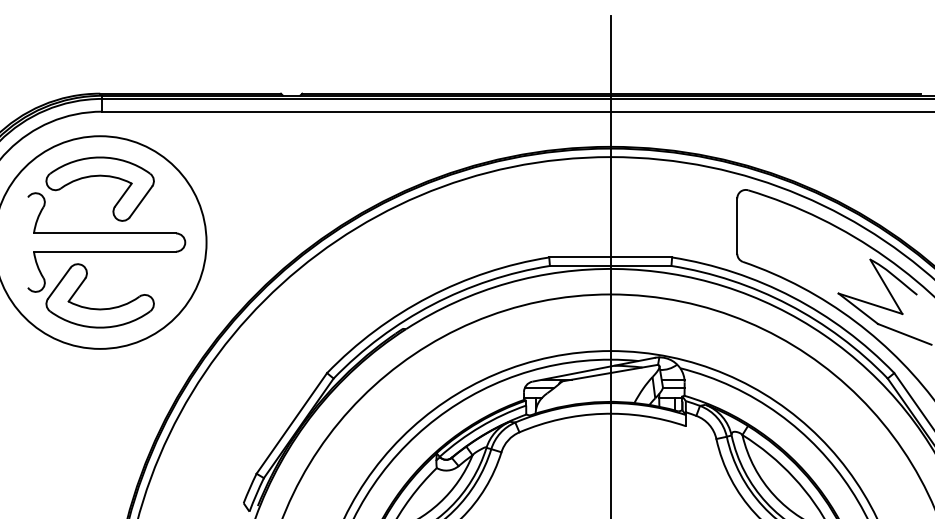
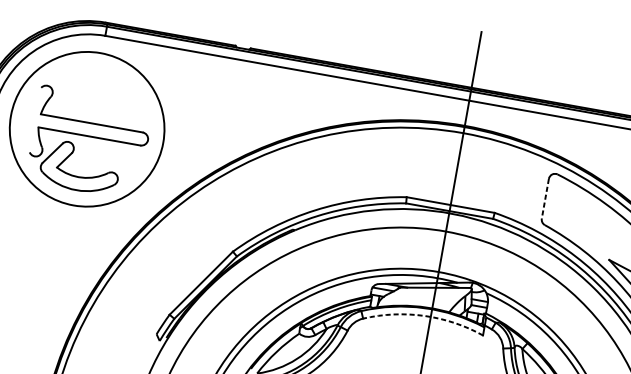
part: (99, 176) -> (95, 81), removed
line: (737, 226) -> (545, 199), solid -> dashed
arc: (602, 413) -> (424, 315), solid -> dashed

